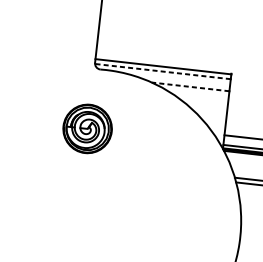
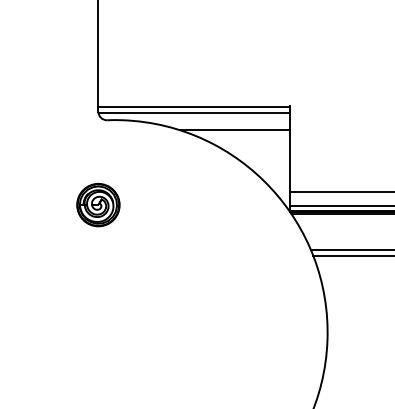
line: (163, 71) -> (194, 113), dashed -> solid
line: (190, 87) -> (235, 130), dashed -> solid
part: (87, 129) -> (98, 205), size x0.62

